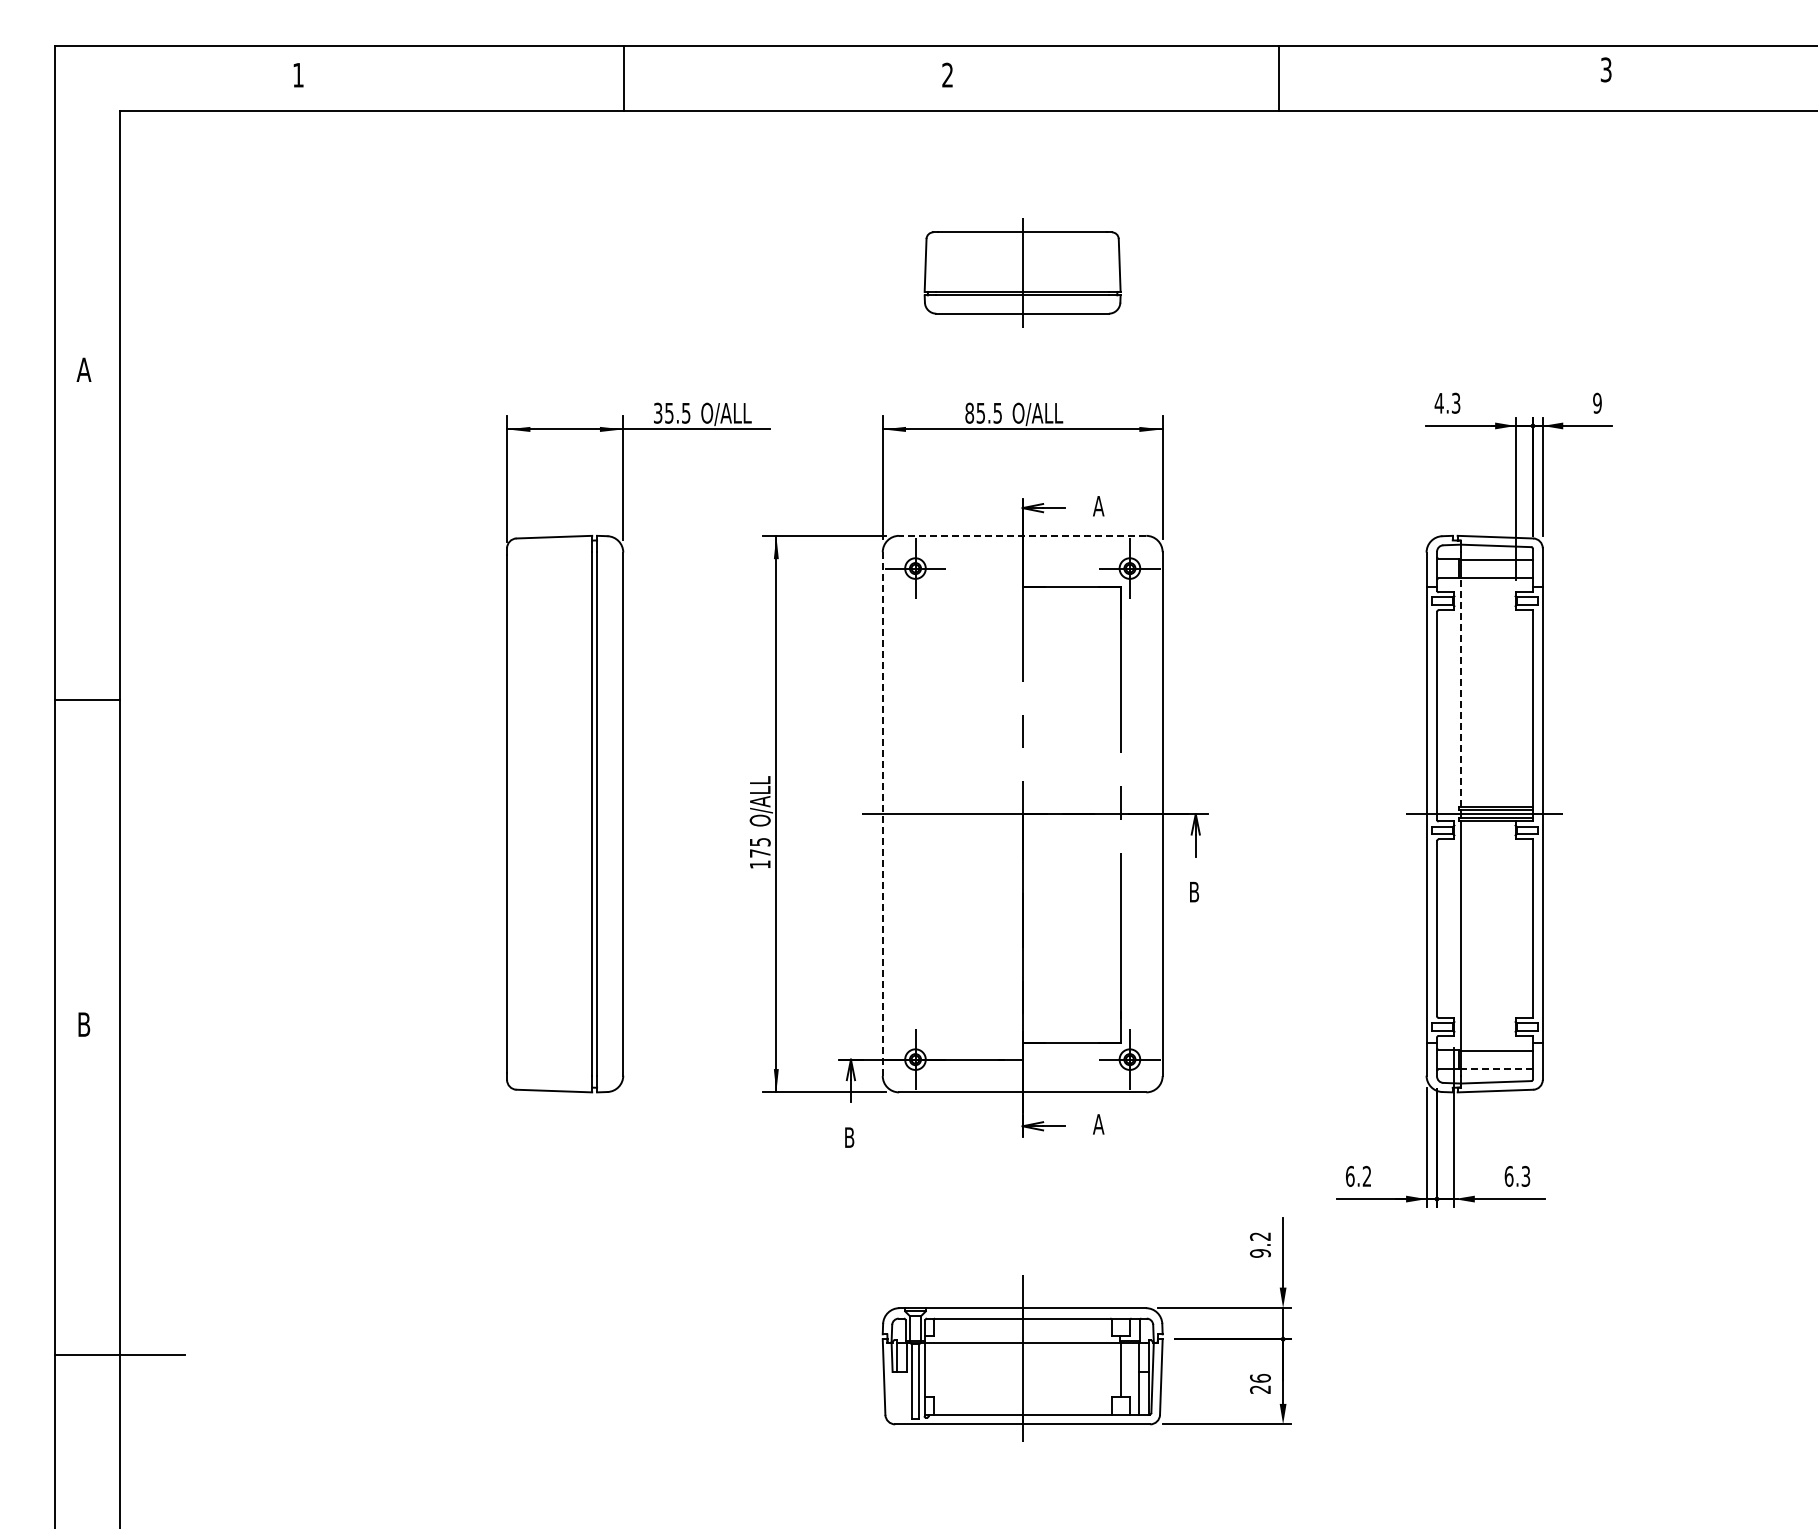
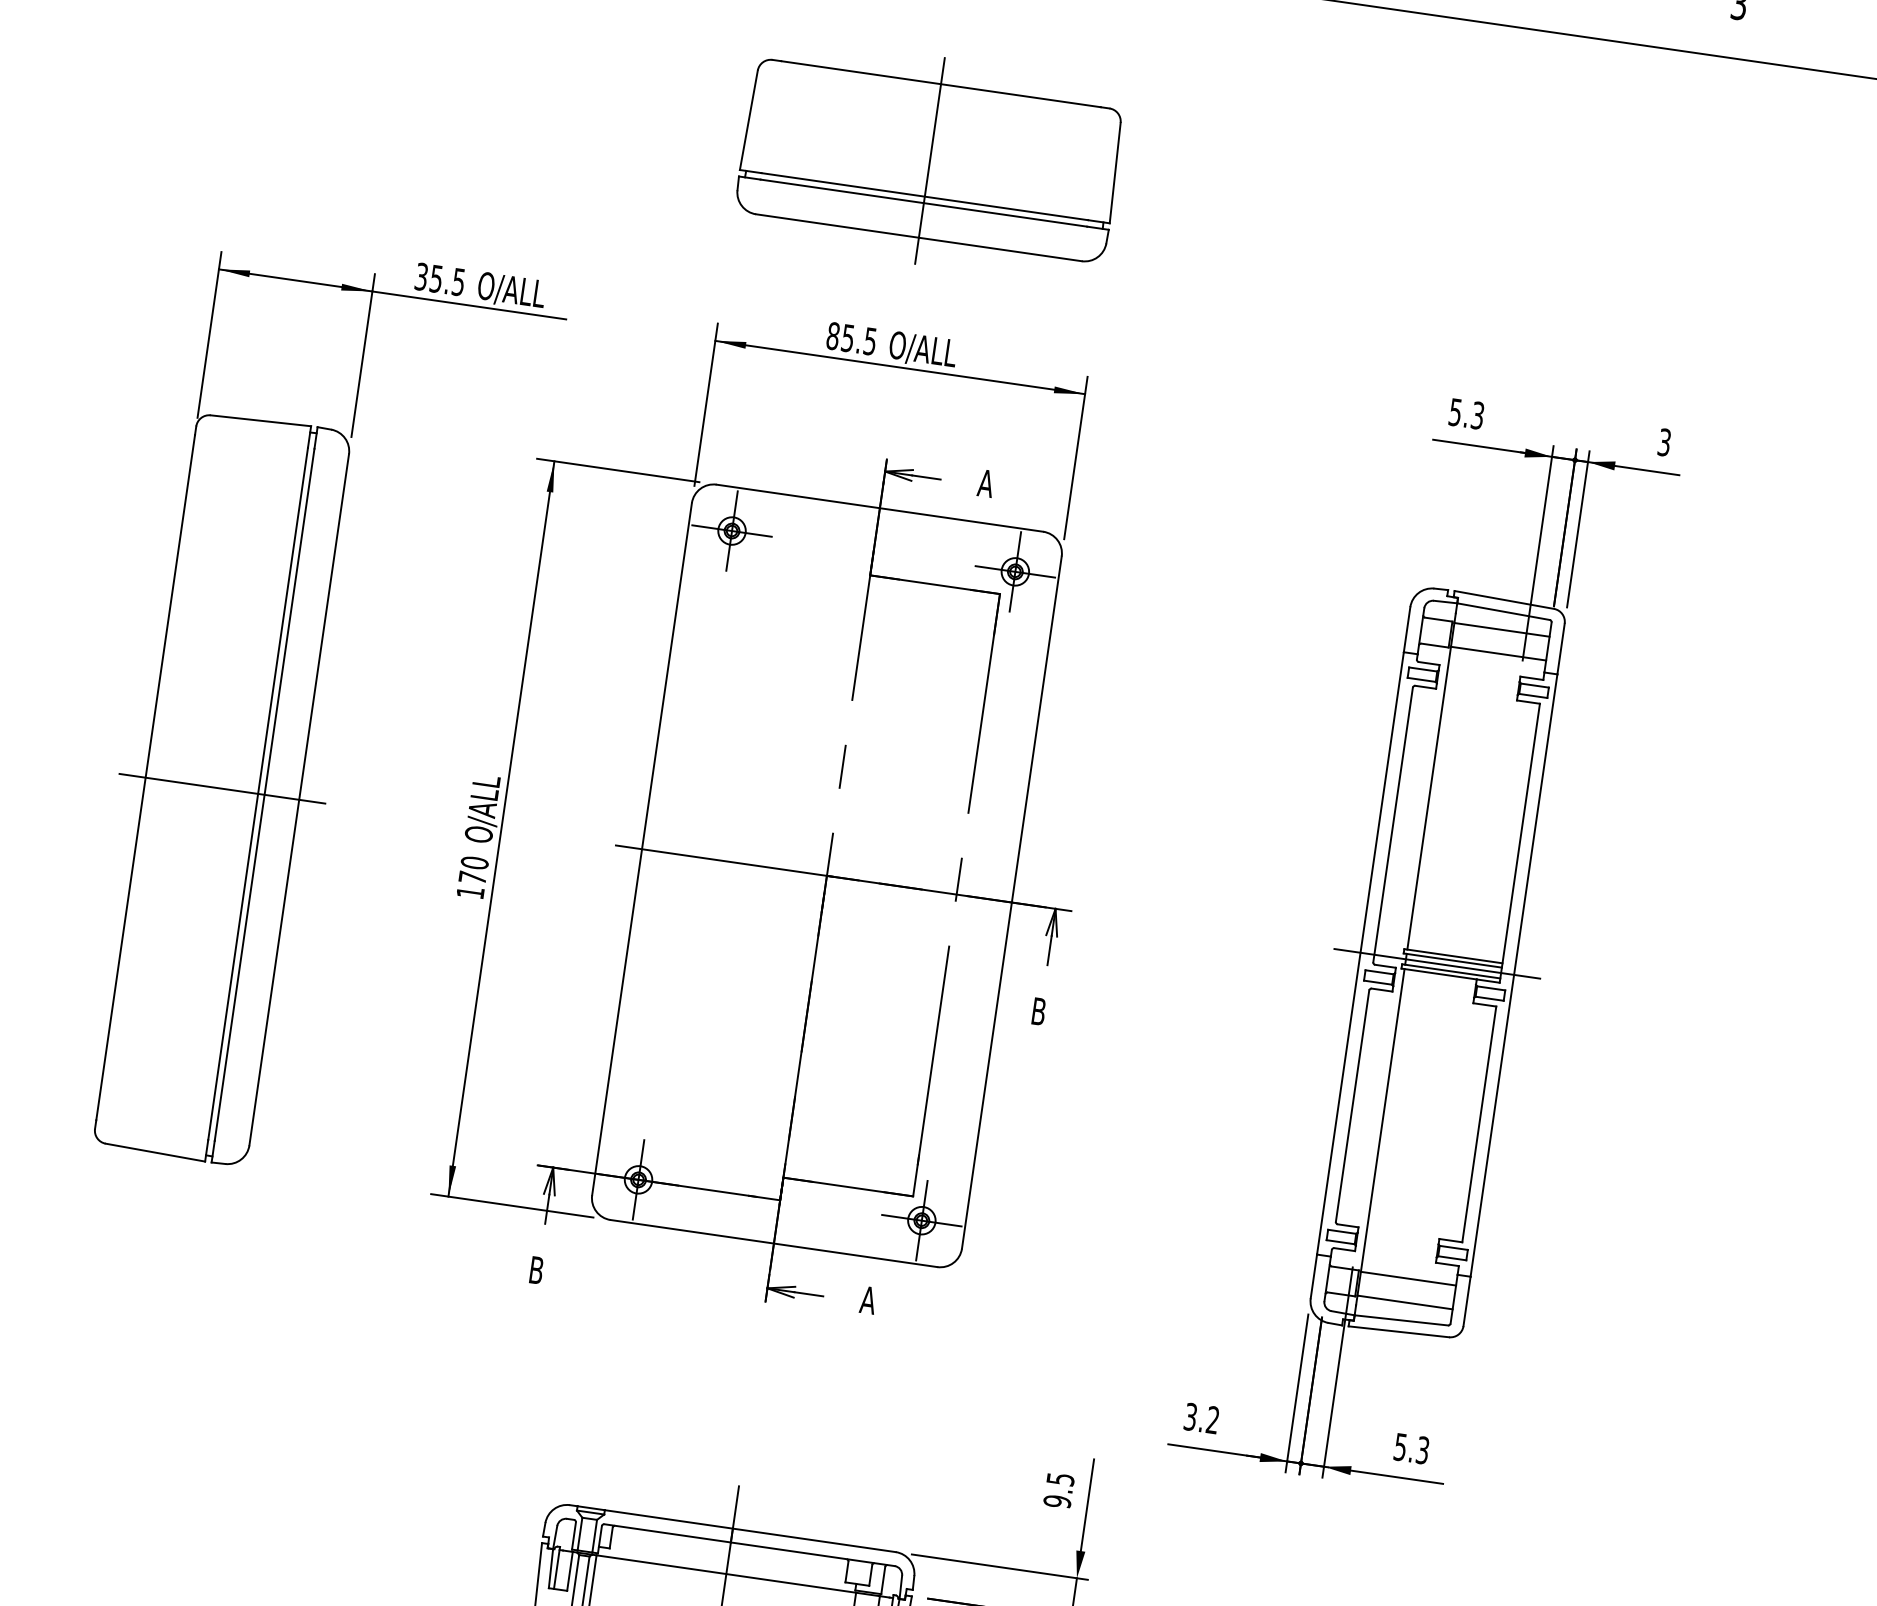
part: (1022, 272) -> (929, 160), size x1.43
text: (1438, 403) -> (1454, 412), 4.3 -> 5.3
text: (1597, 403) -> (1664, 442), 9 -> 3
line: (1022, 535) -> (879, 507), dashed -> solid
line: (1460, 692) -> (1428, 798), dashed -> solid
line: (564, 814) -> (221, 789), added
line: (882, 814) -> (641, 849), dashed -> solid
text: (759, 841) -> (473, 861), 175 -> 170
line: (1496, 1068) -> (1404, 1302), dashed -> solid
text: (1350, 1175) -> (1191, 1415), 6.2 -> 3.2
text: (1508, 1176) -> (1399, 1447), 6.3 -> 5.3
text: (1260, 1236) -> (1060, 1479), 9.2 -> 9.5

